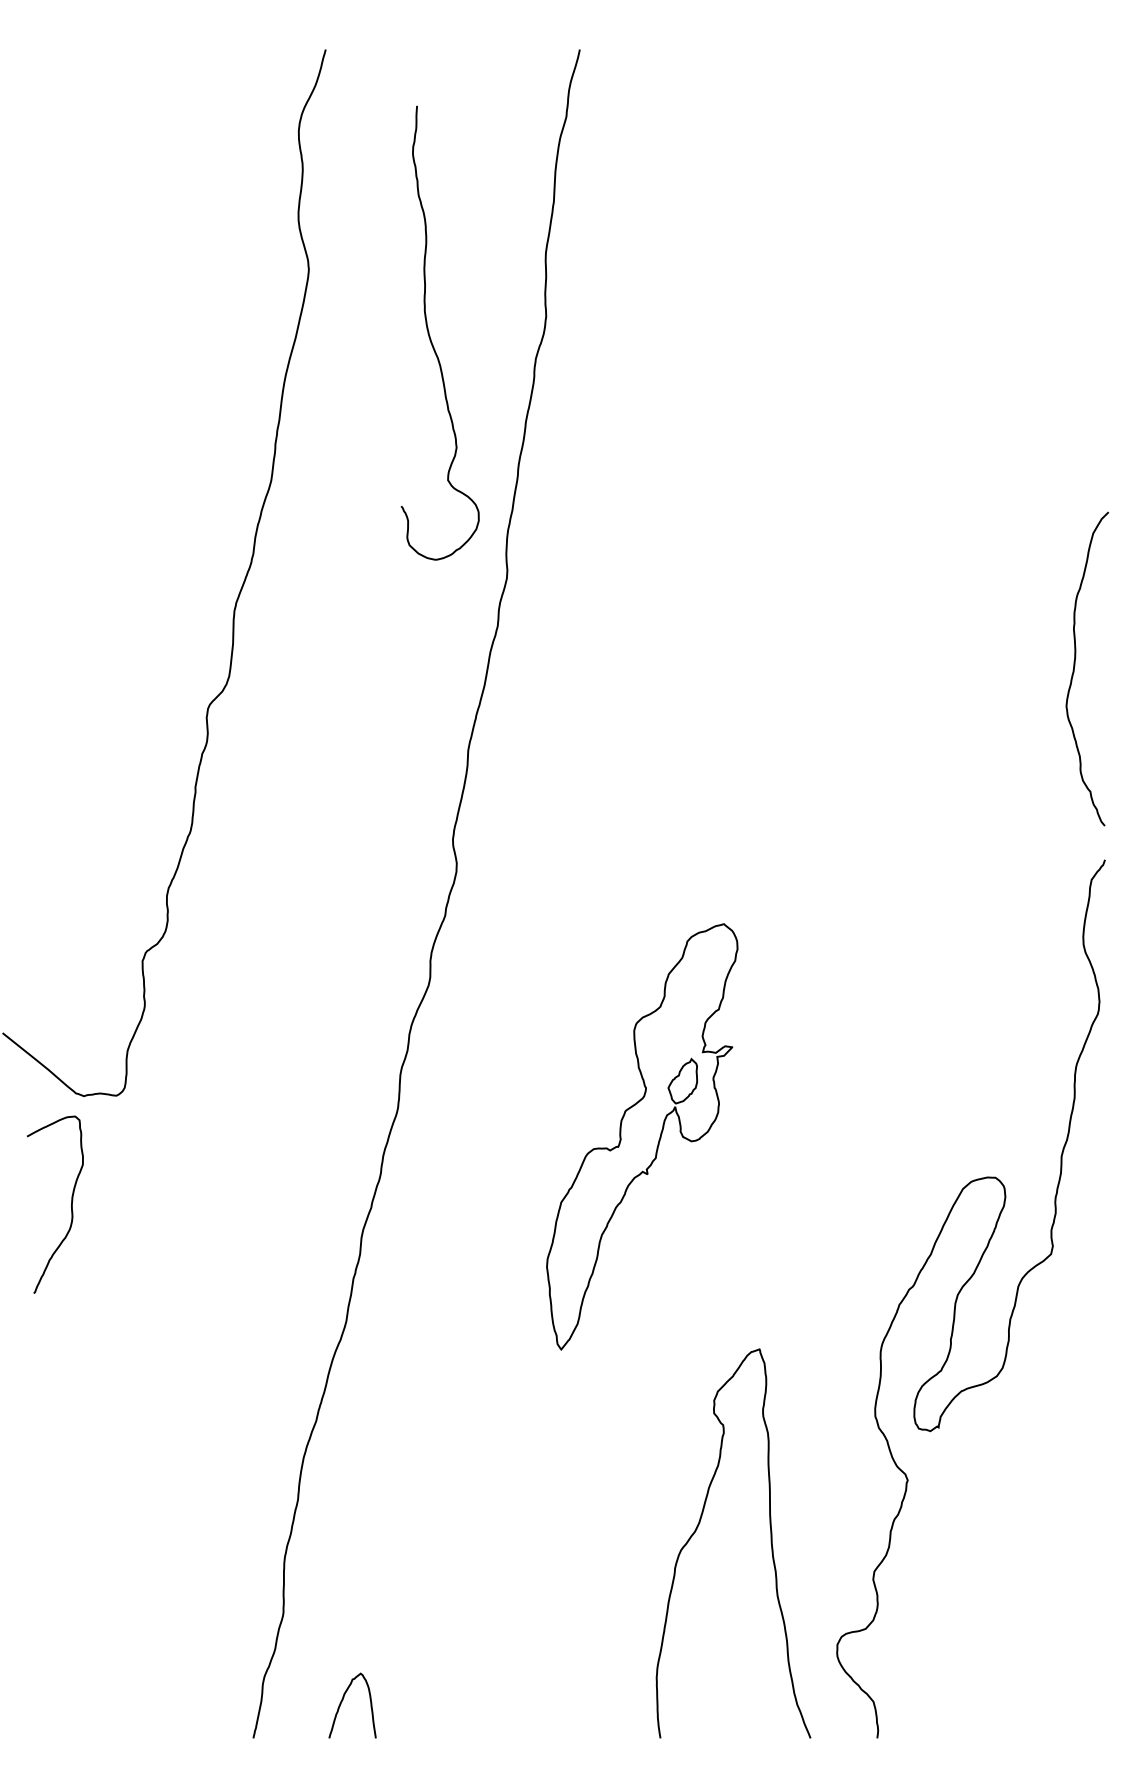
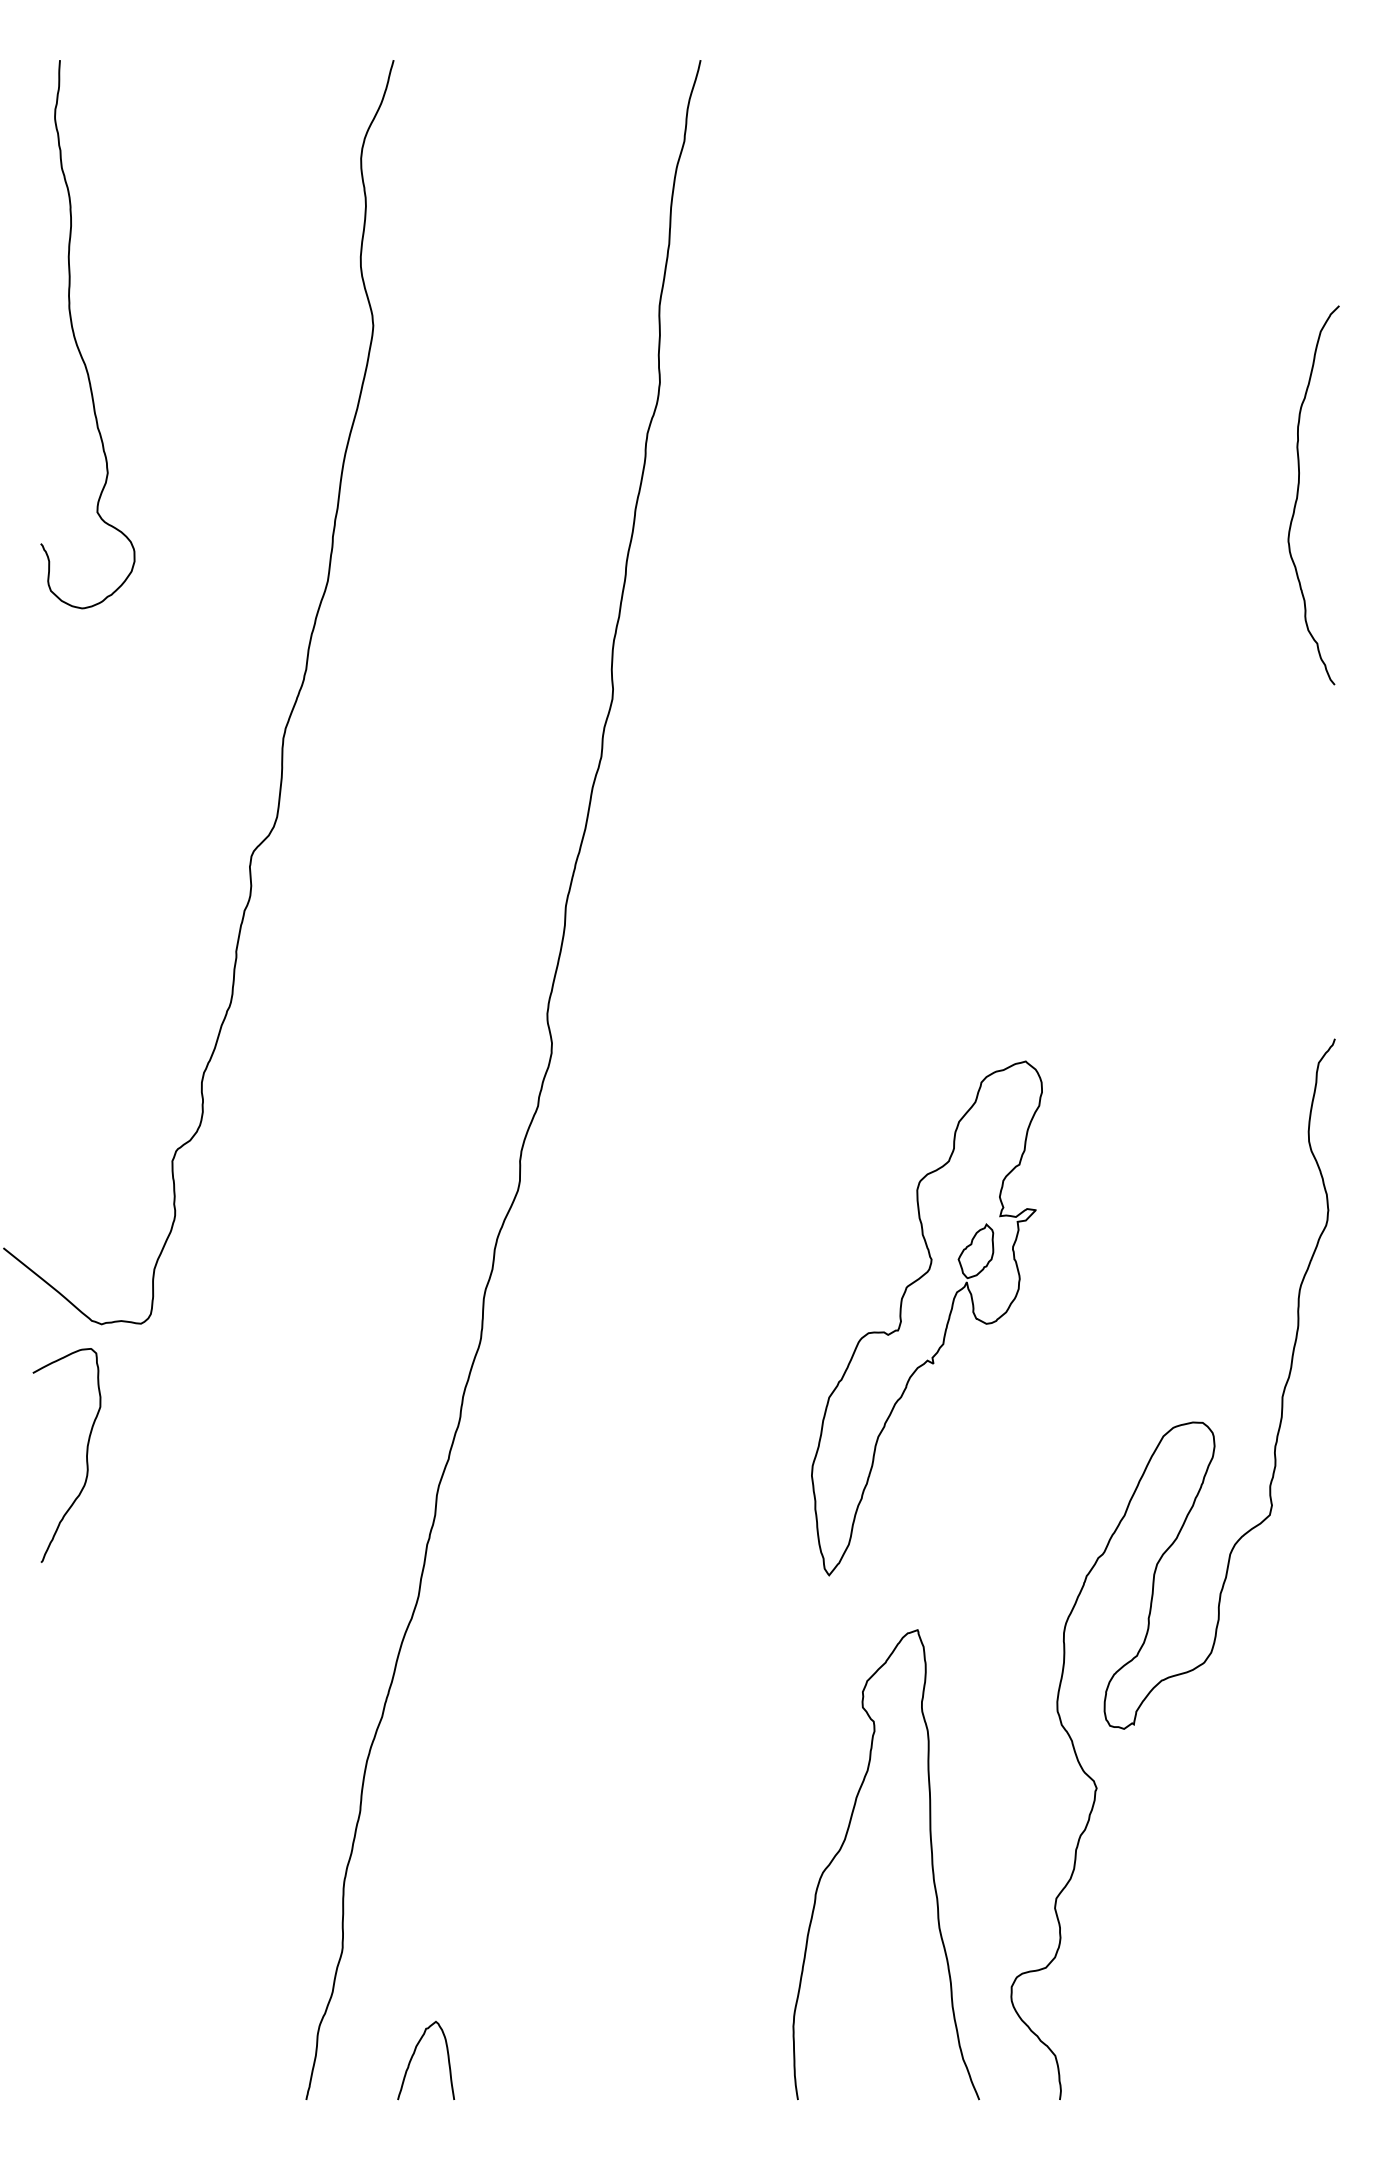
curve: (430, 337) -> (76, 339), moved
curve: (1074, 669) -> (1298, 495), moved
part: (641, 1136) -> (926, 1318), moved

